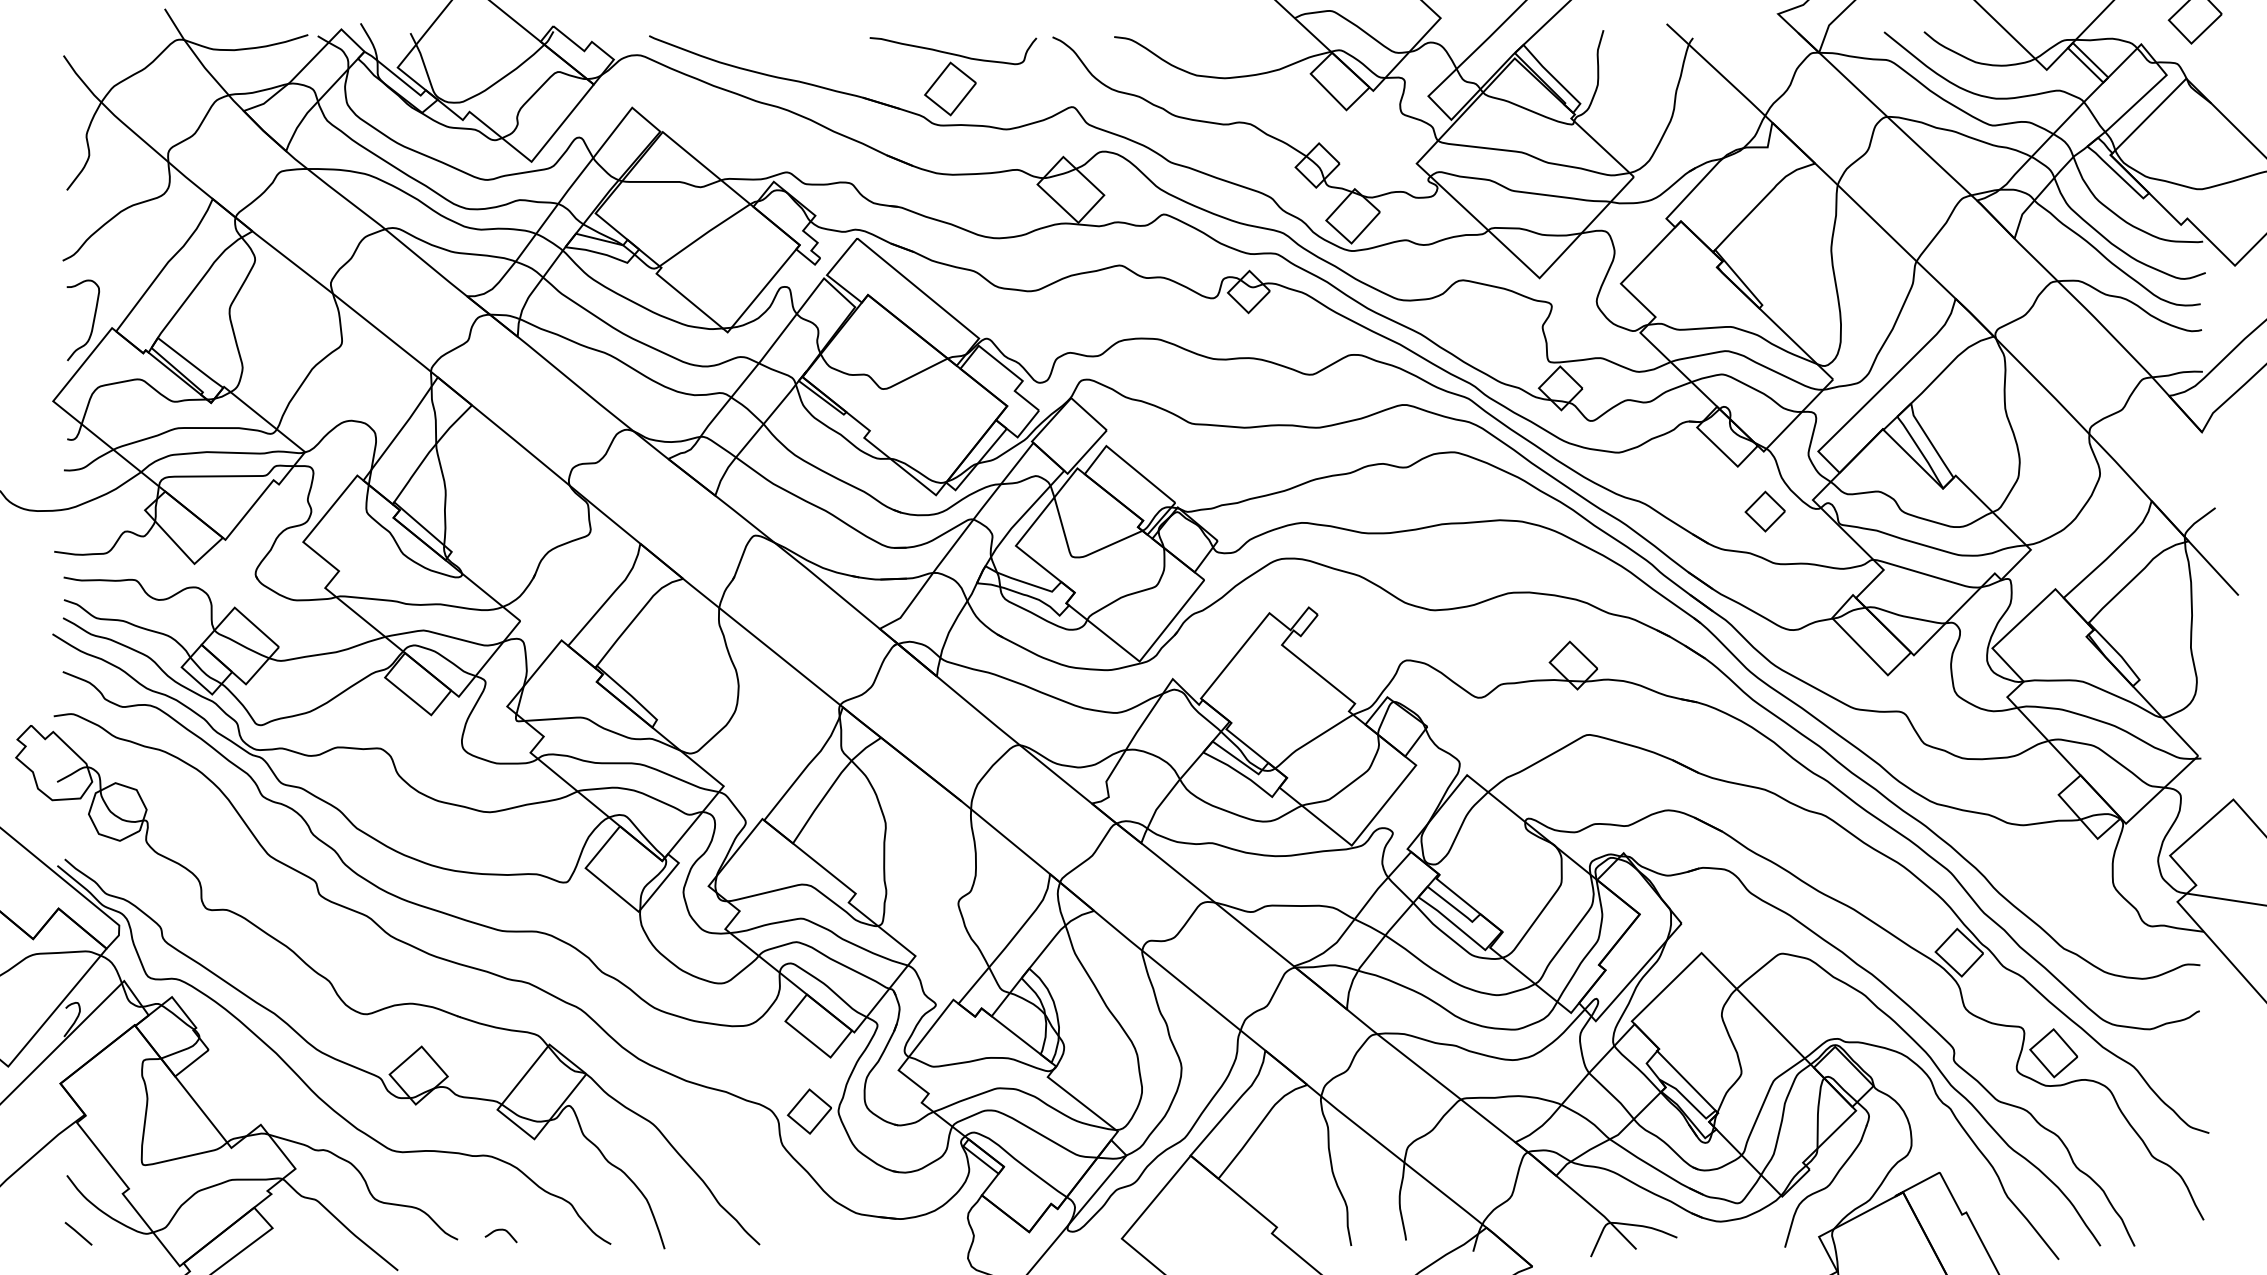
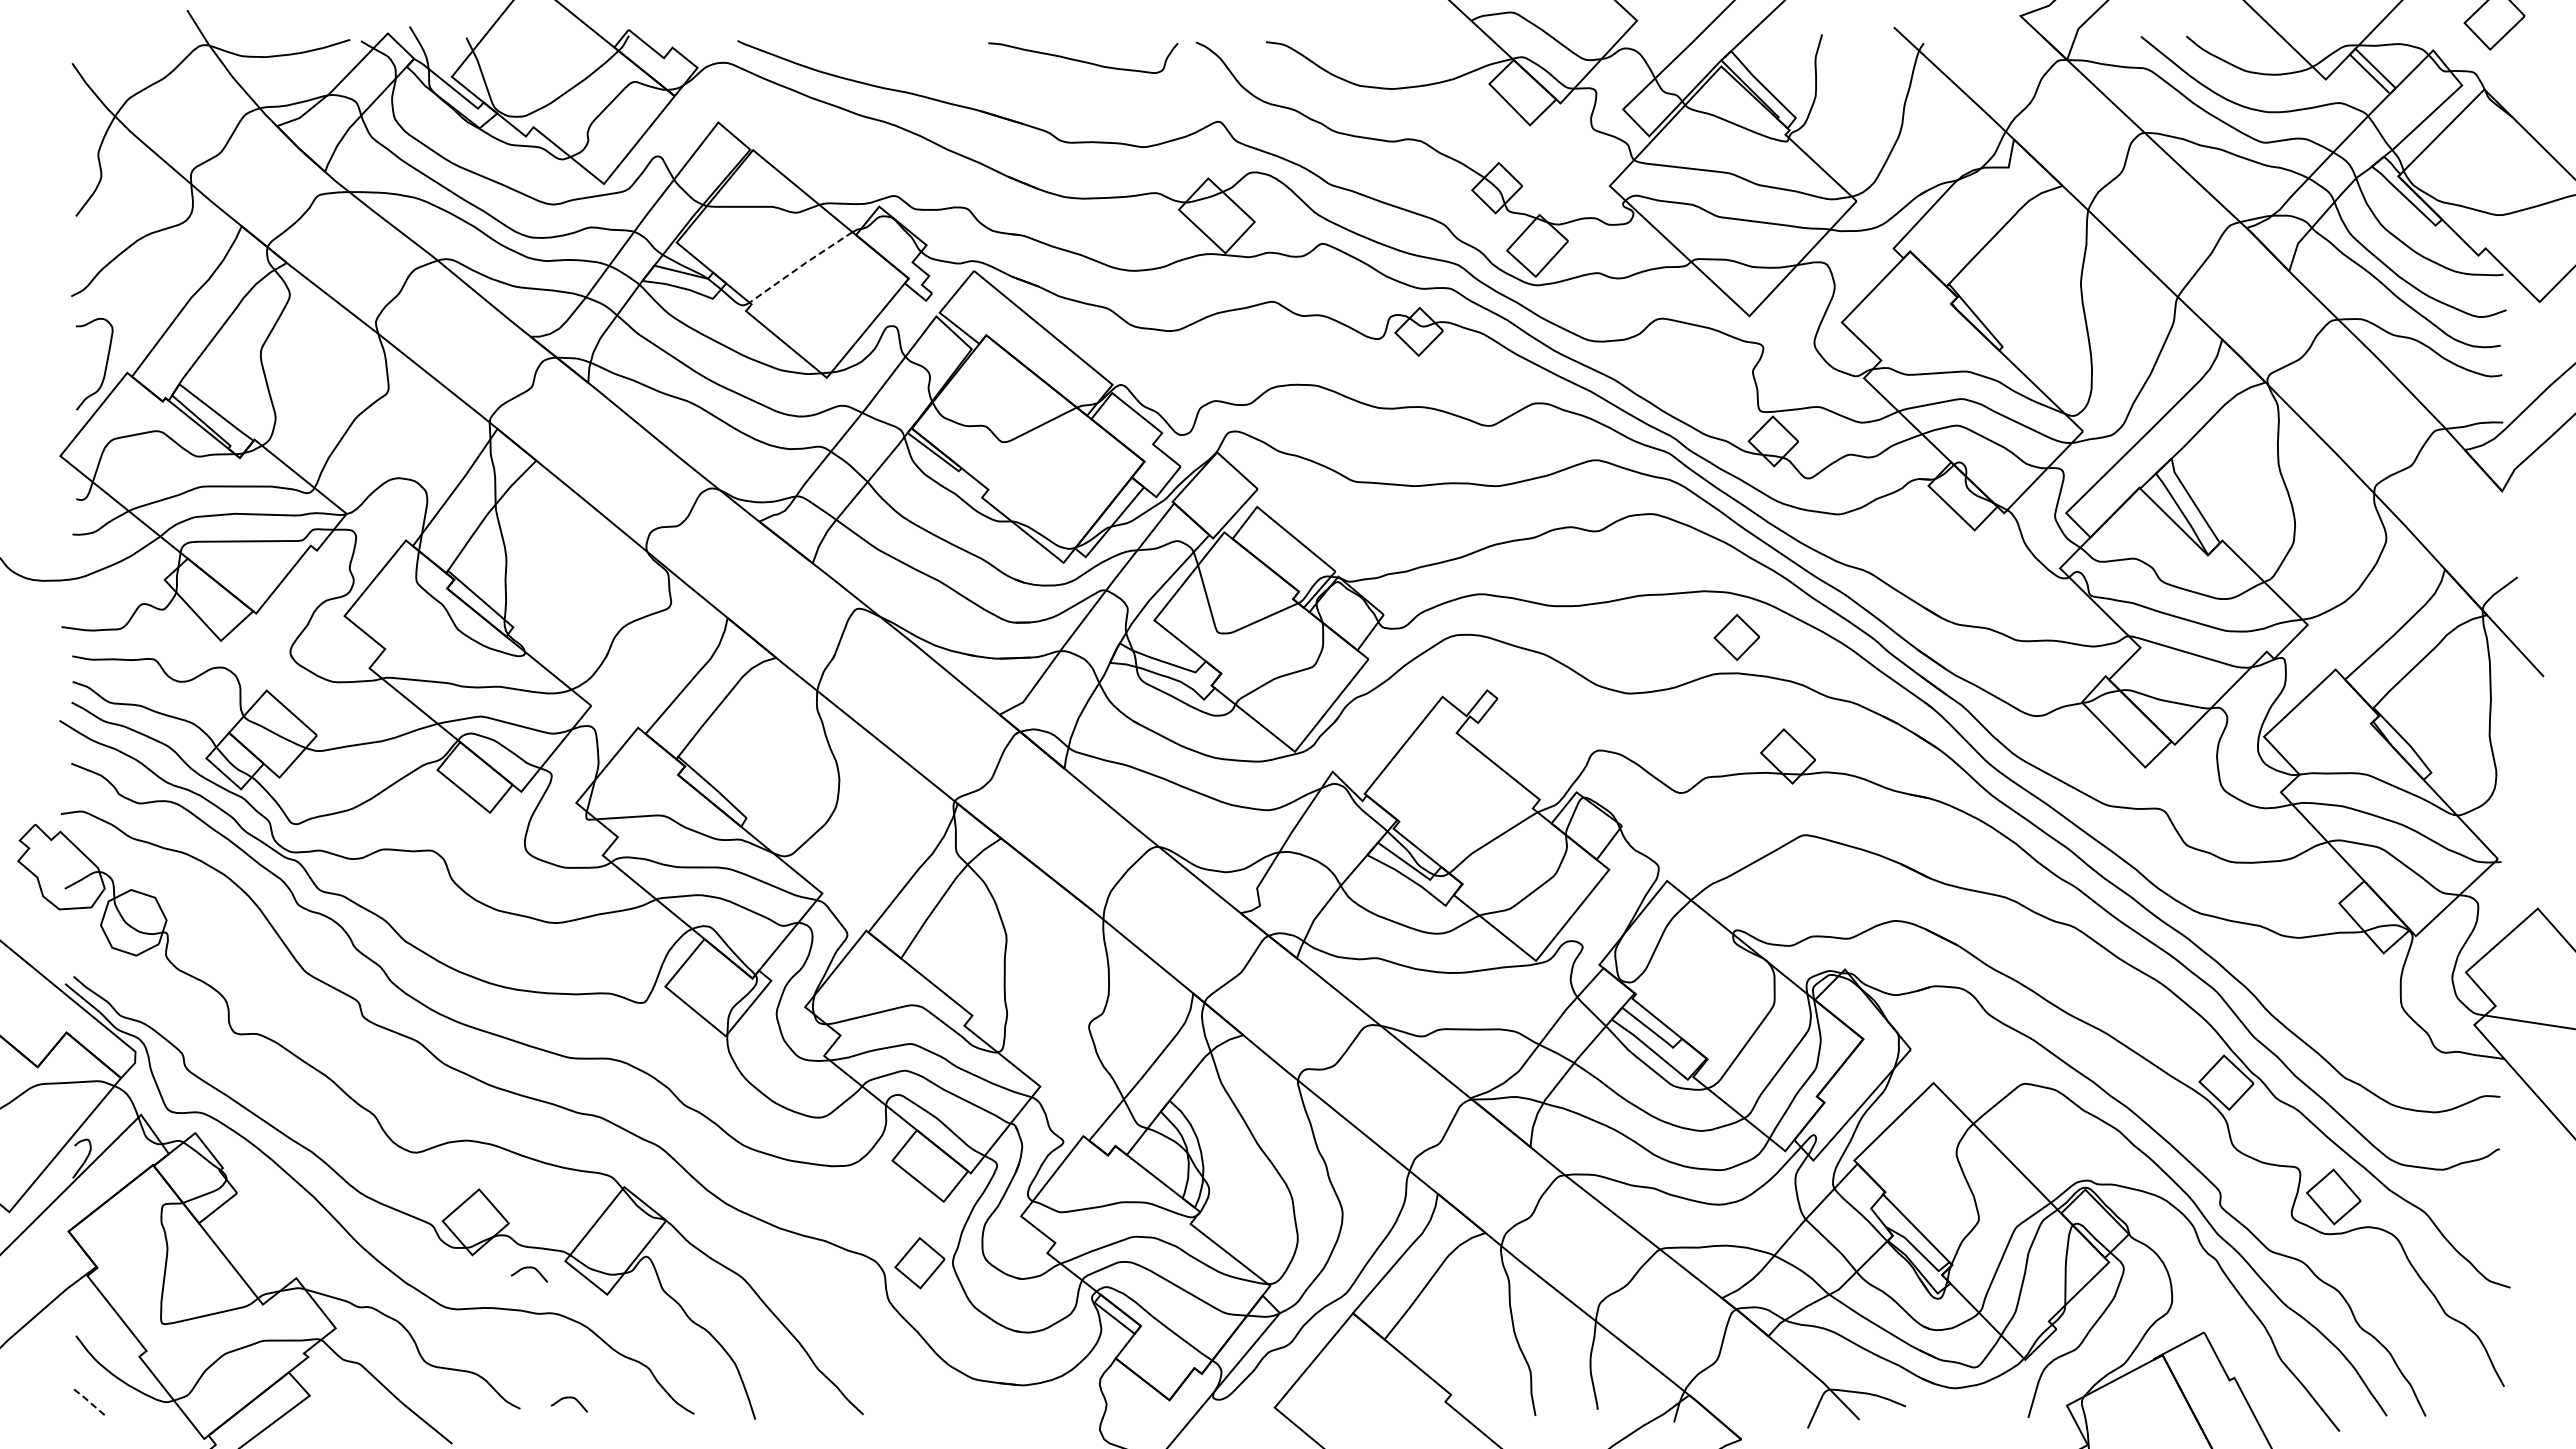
part: (950, 89) -> (1079, 101), removed
line: (704, 234) -> (800, 266), solid -> dashed
part: (1764, 511) -> (1736, 637), moved
curve: (466, 1116) -> (529, 1268), added
line: (78, 1233) -> (89, 1401), solid -> dashed

